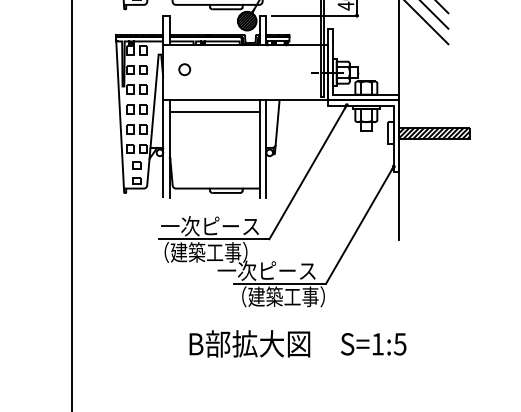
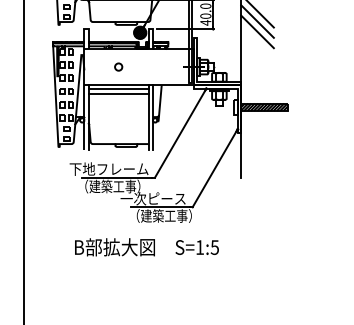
circle: (184, 68) -> (118, 66), moved
line: (214, 106) -> (118, 89), added
text: (199, 225) -> (108, 168), 一次ピース -> 下地フレーム
text: (297, 344) -> (146, 247), moved

